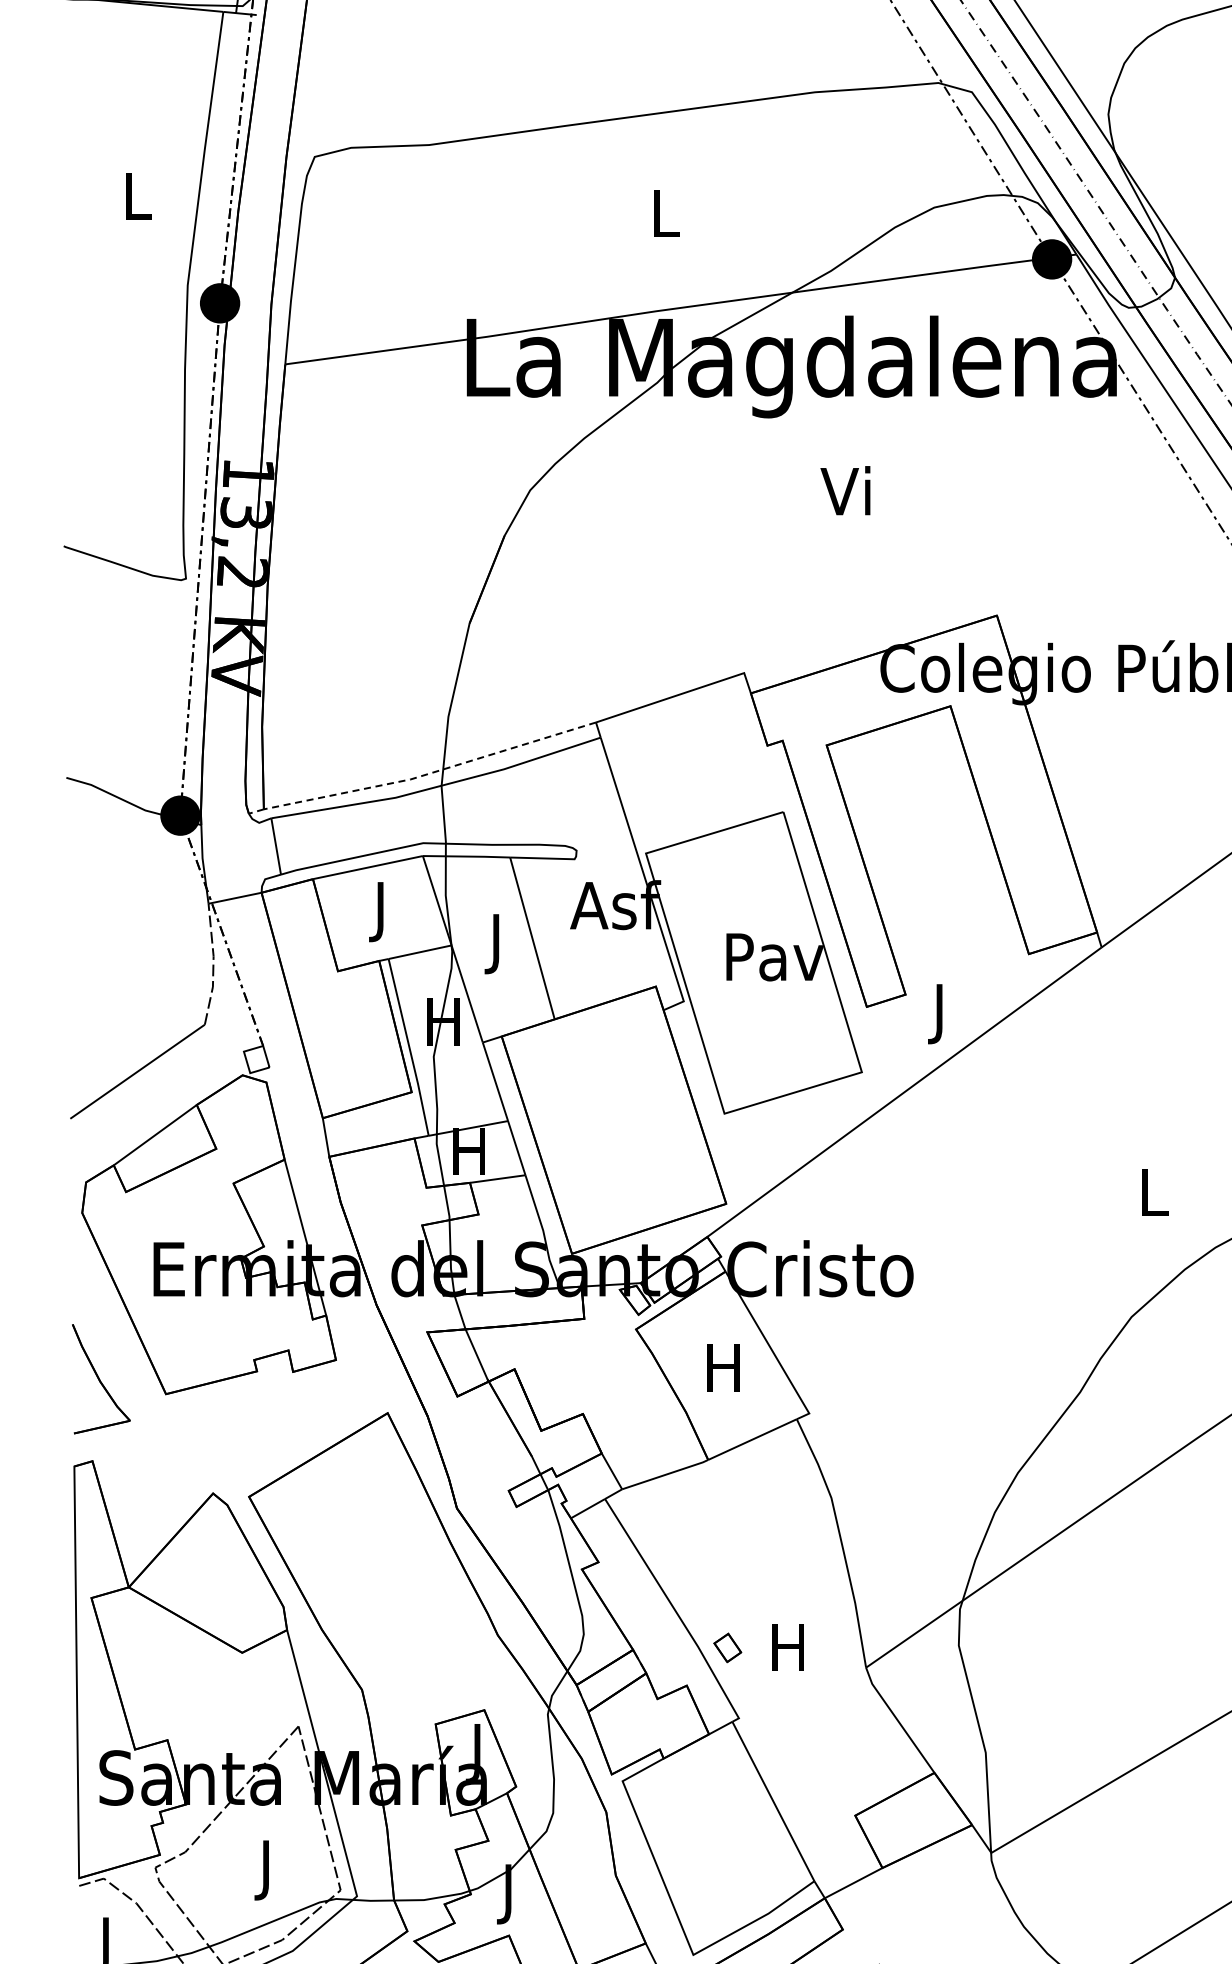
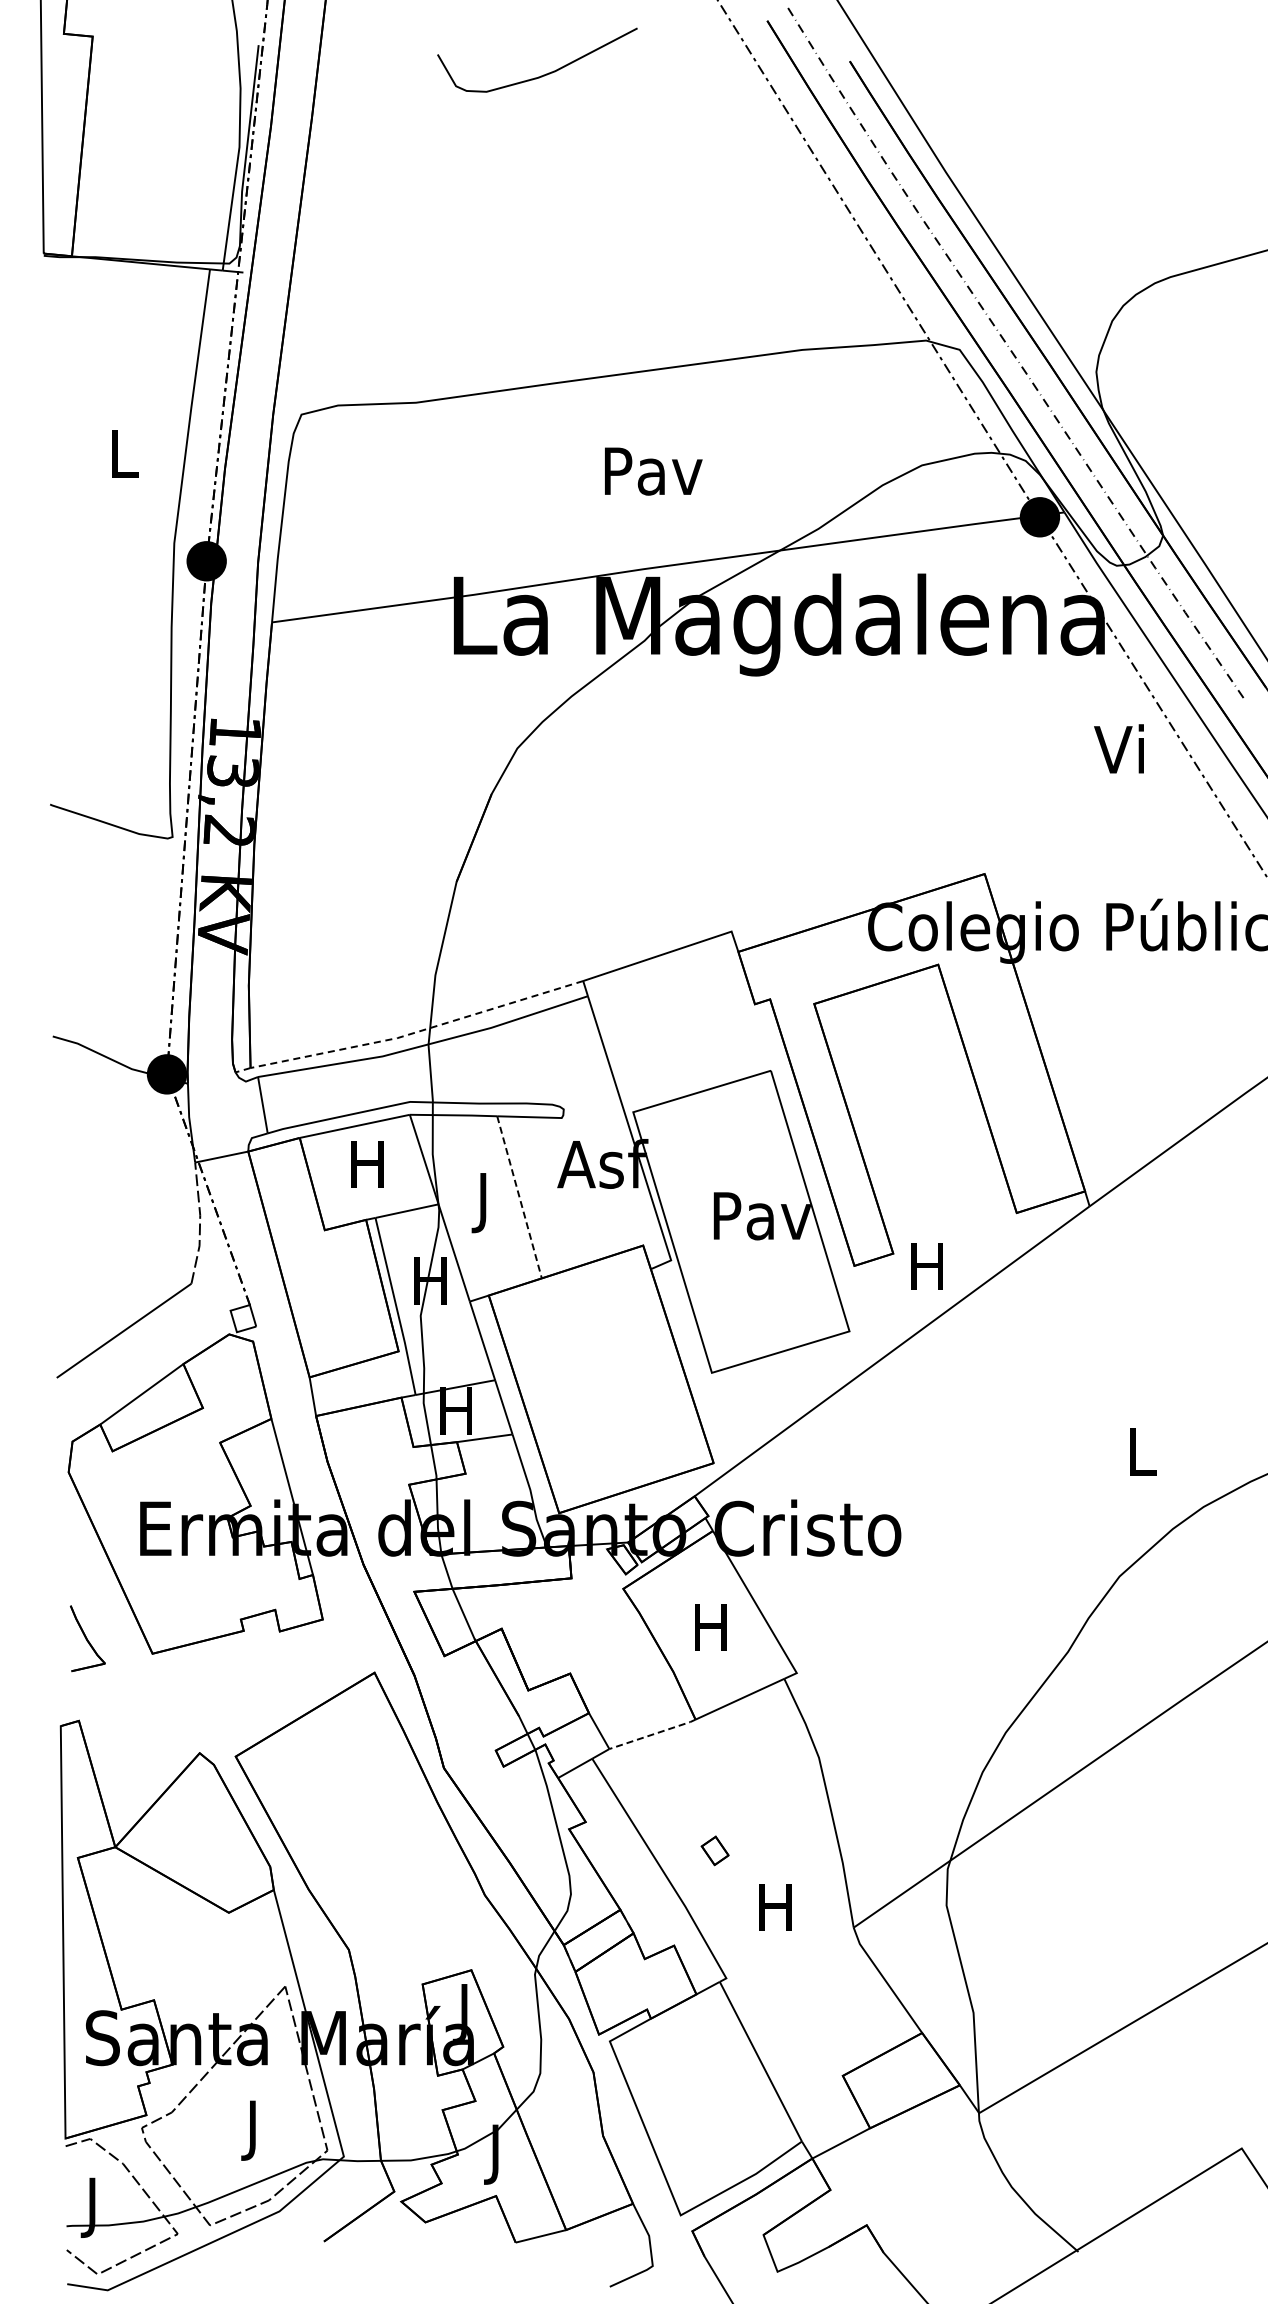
text: (666, 213) -> (653, 471), L -> Pav
text: (844, 490) -> (1118, 748), moved
text: (380, 912) -> (367, 1171), J -> H
line: (532, 938) -> (519, 1197), solid -> dashed
text: (938, 1014) -> (926, 1273), J -> H
part: (101, 1378) -> (87, 1638), size x0.6
line: (665, 1474) -> (652, 1734), solid -> dashed
part: (727, 1647) -> (714, 1850), moved

